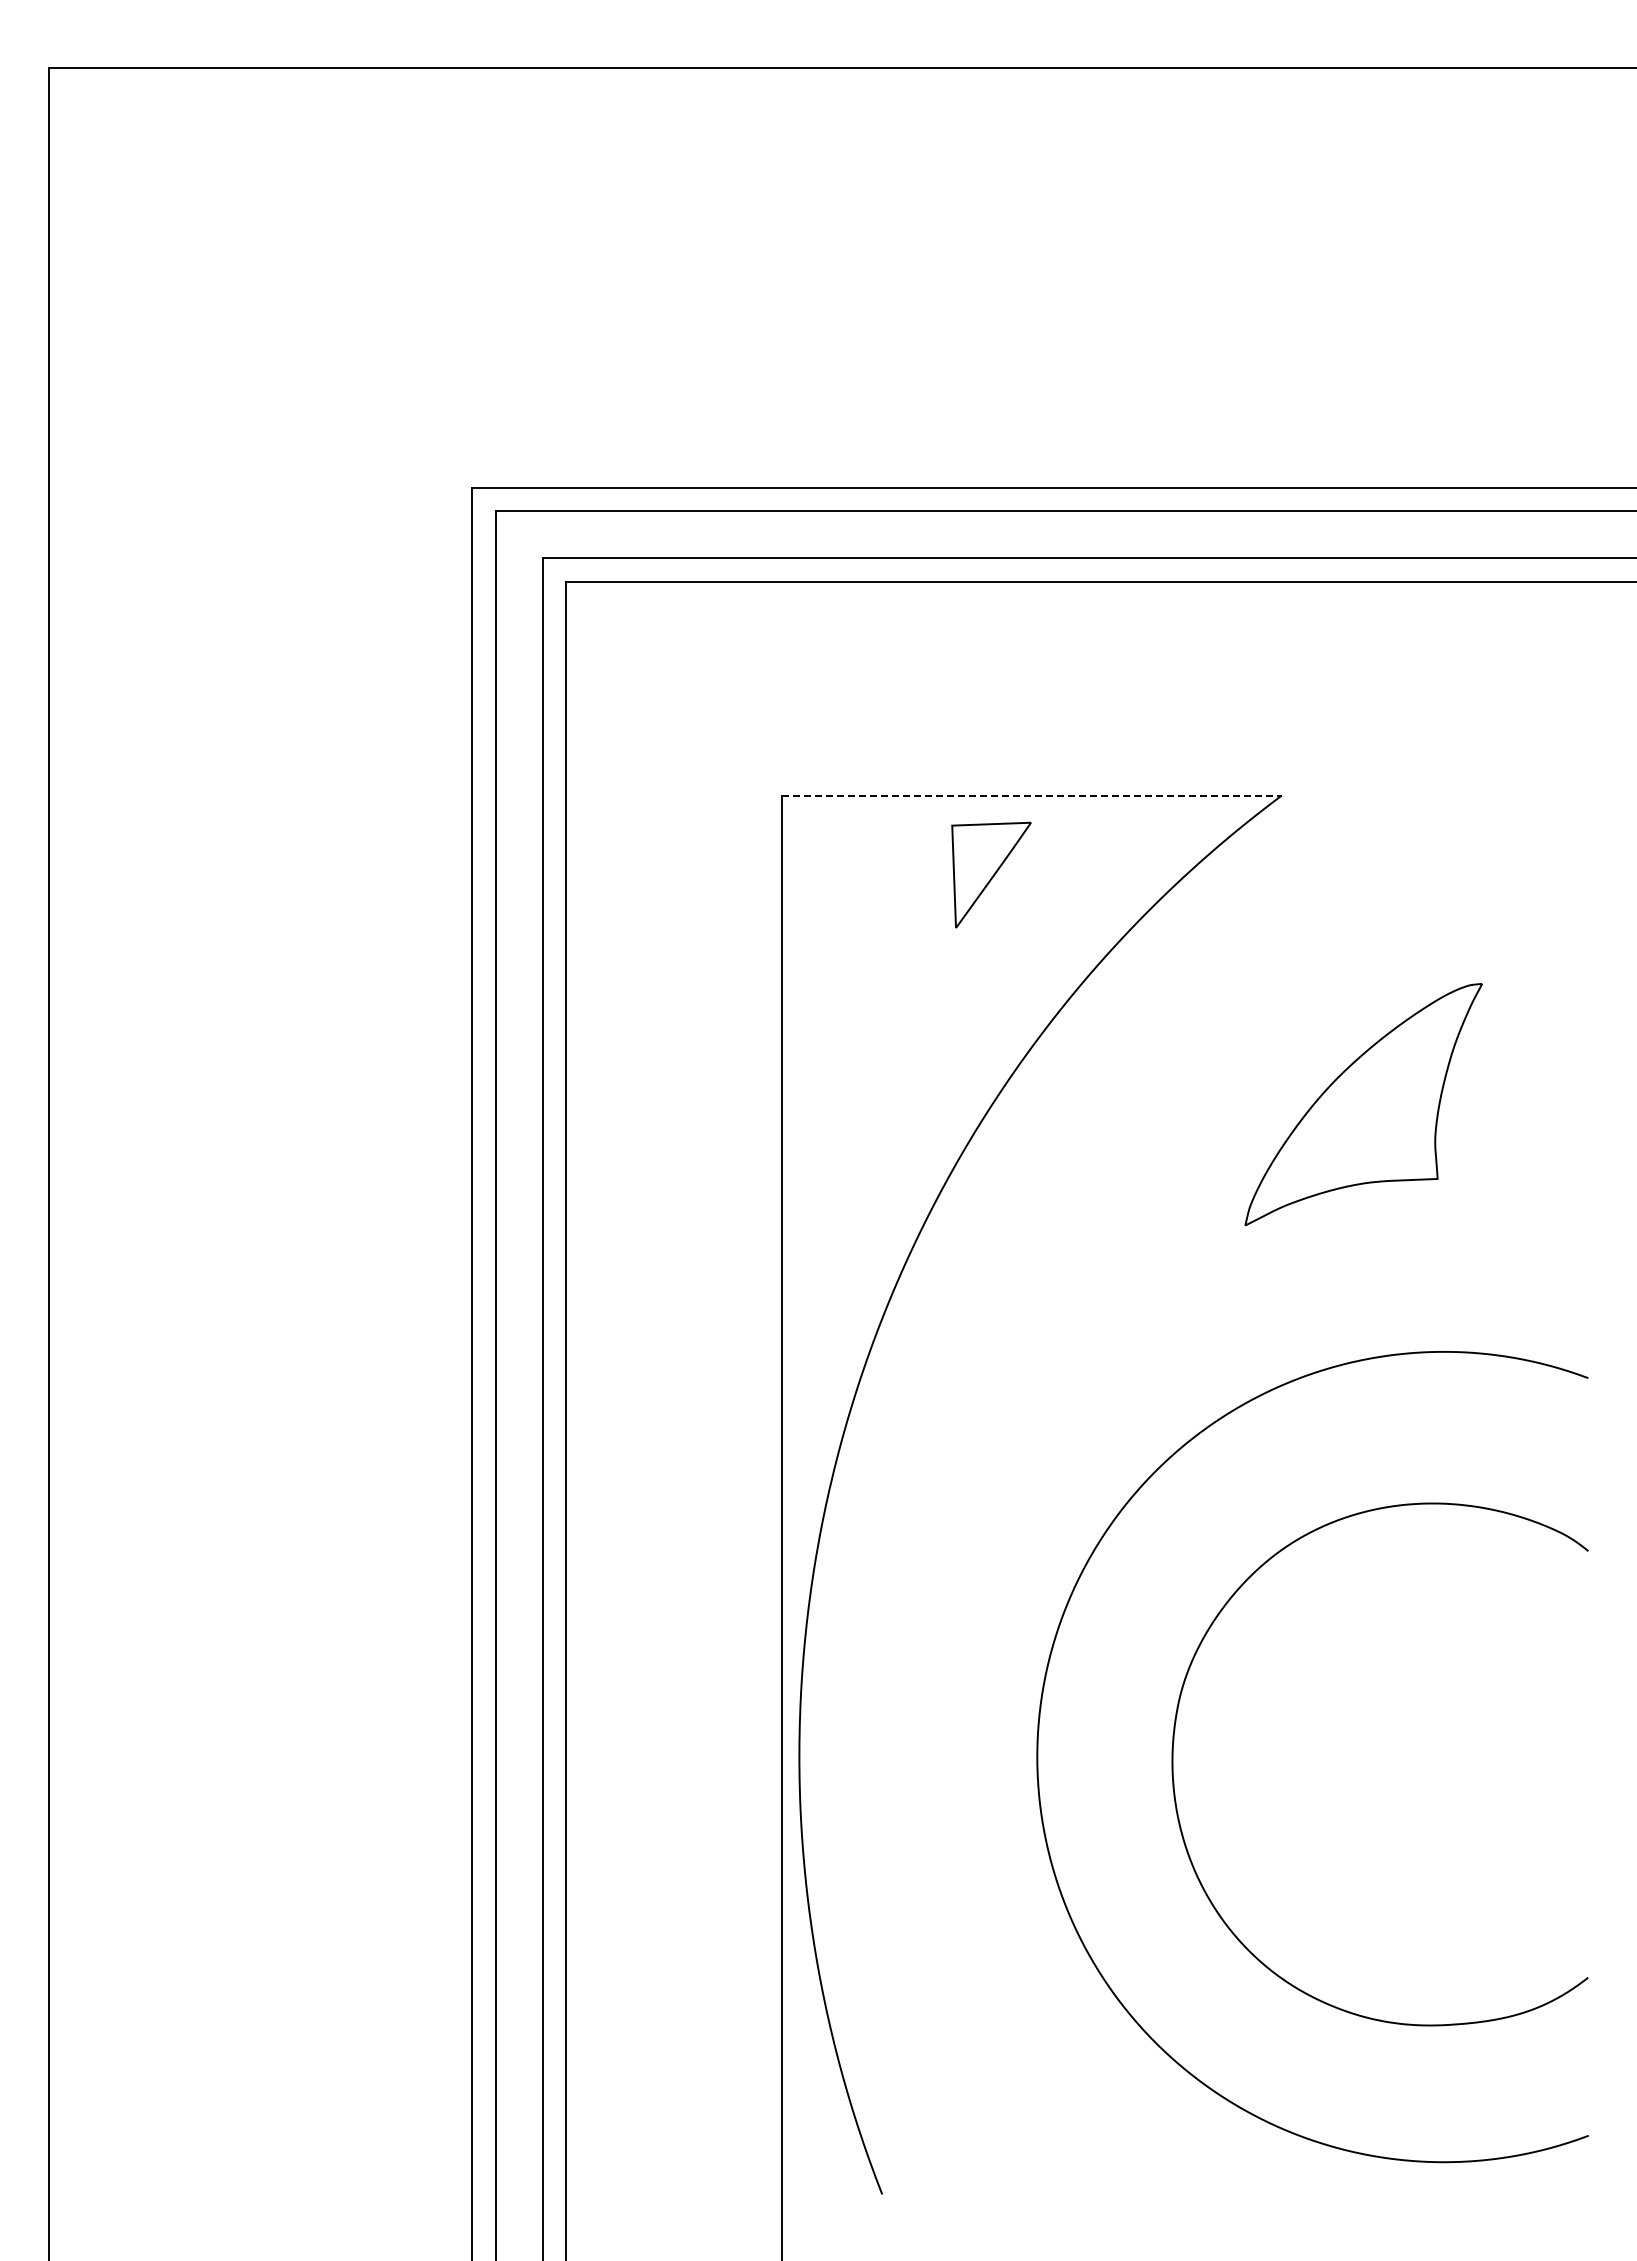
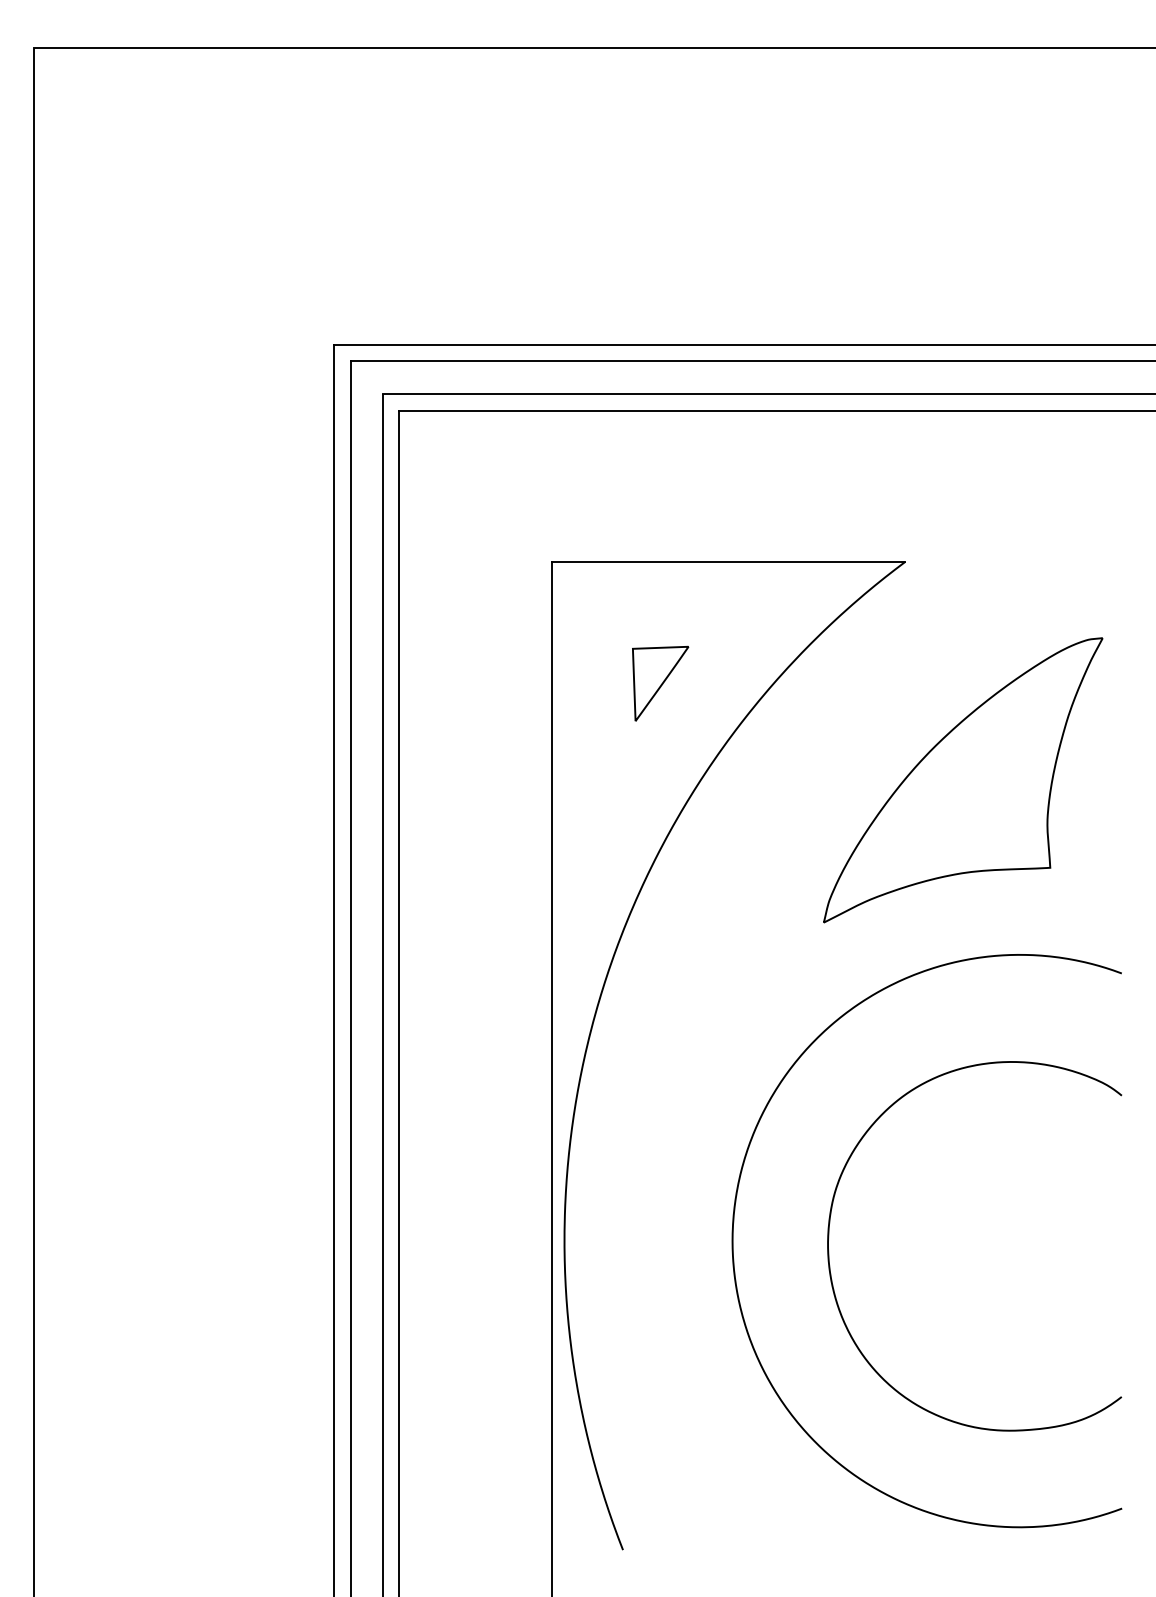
line: (1031, 795) -> (728, 561), dashed -> solid
part: (991, 874) -> (660, 683), moved
part: (1363, 1104) -> (962, 780), size x1.67

